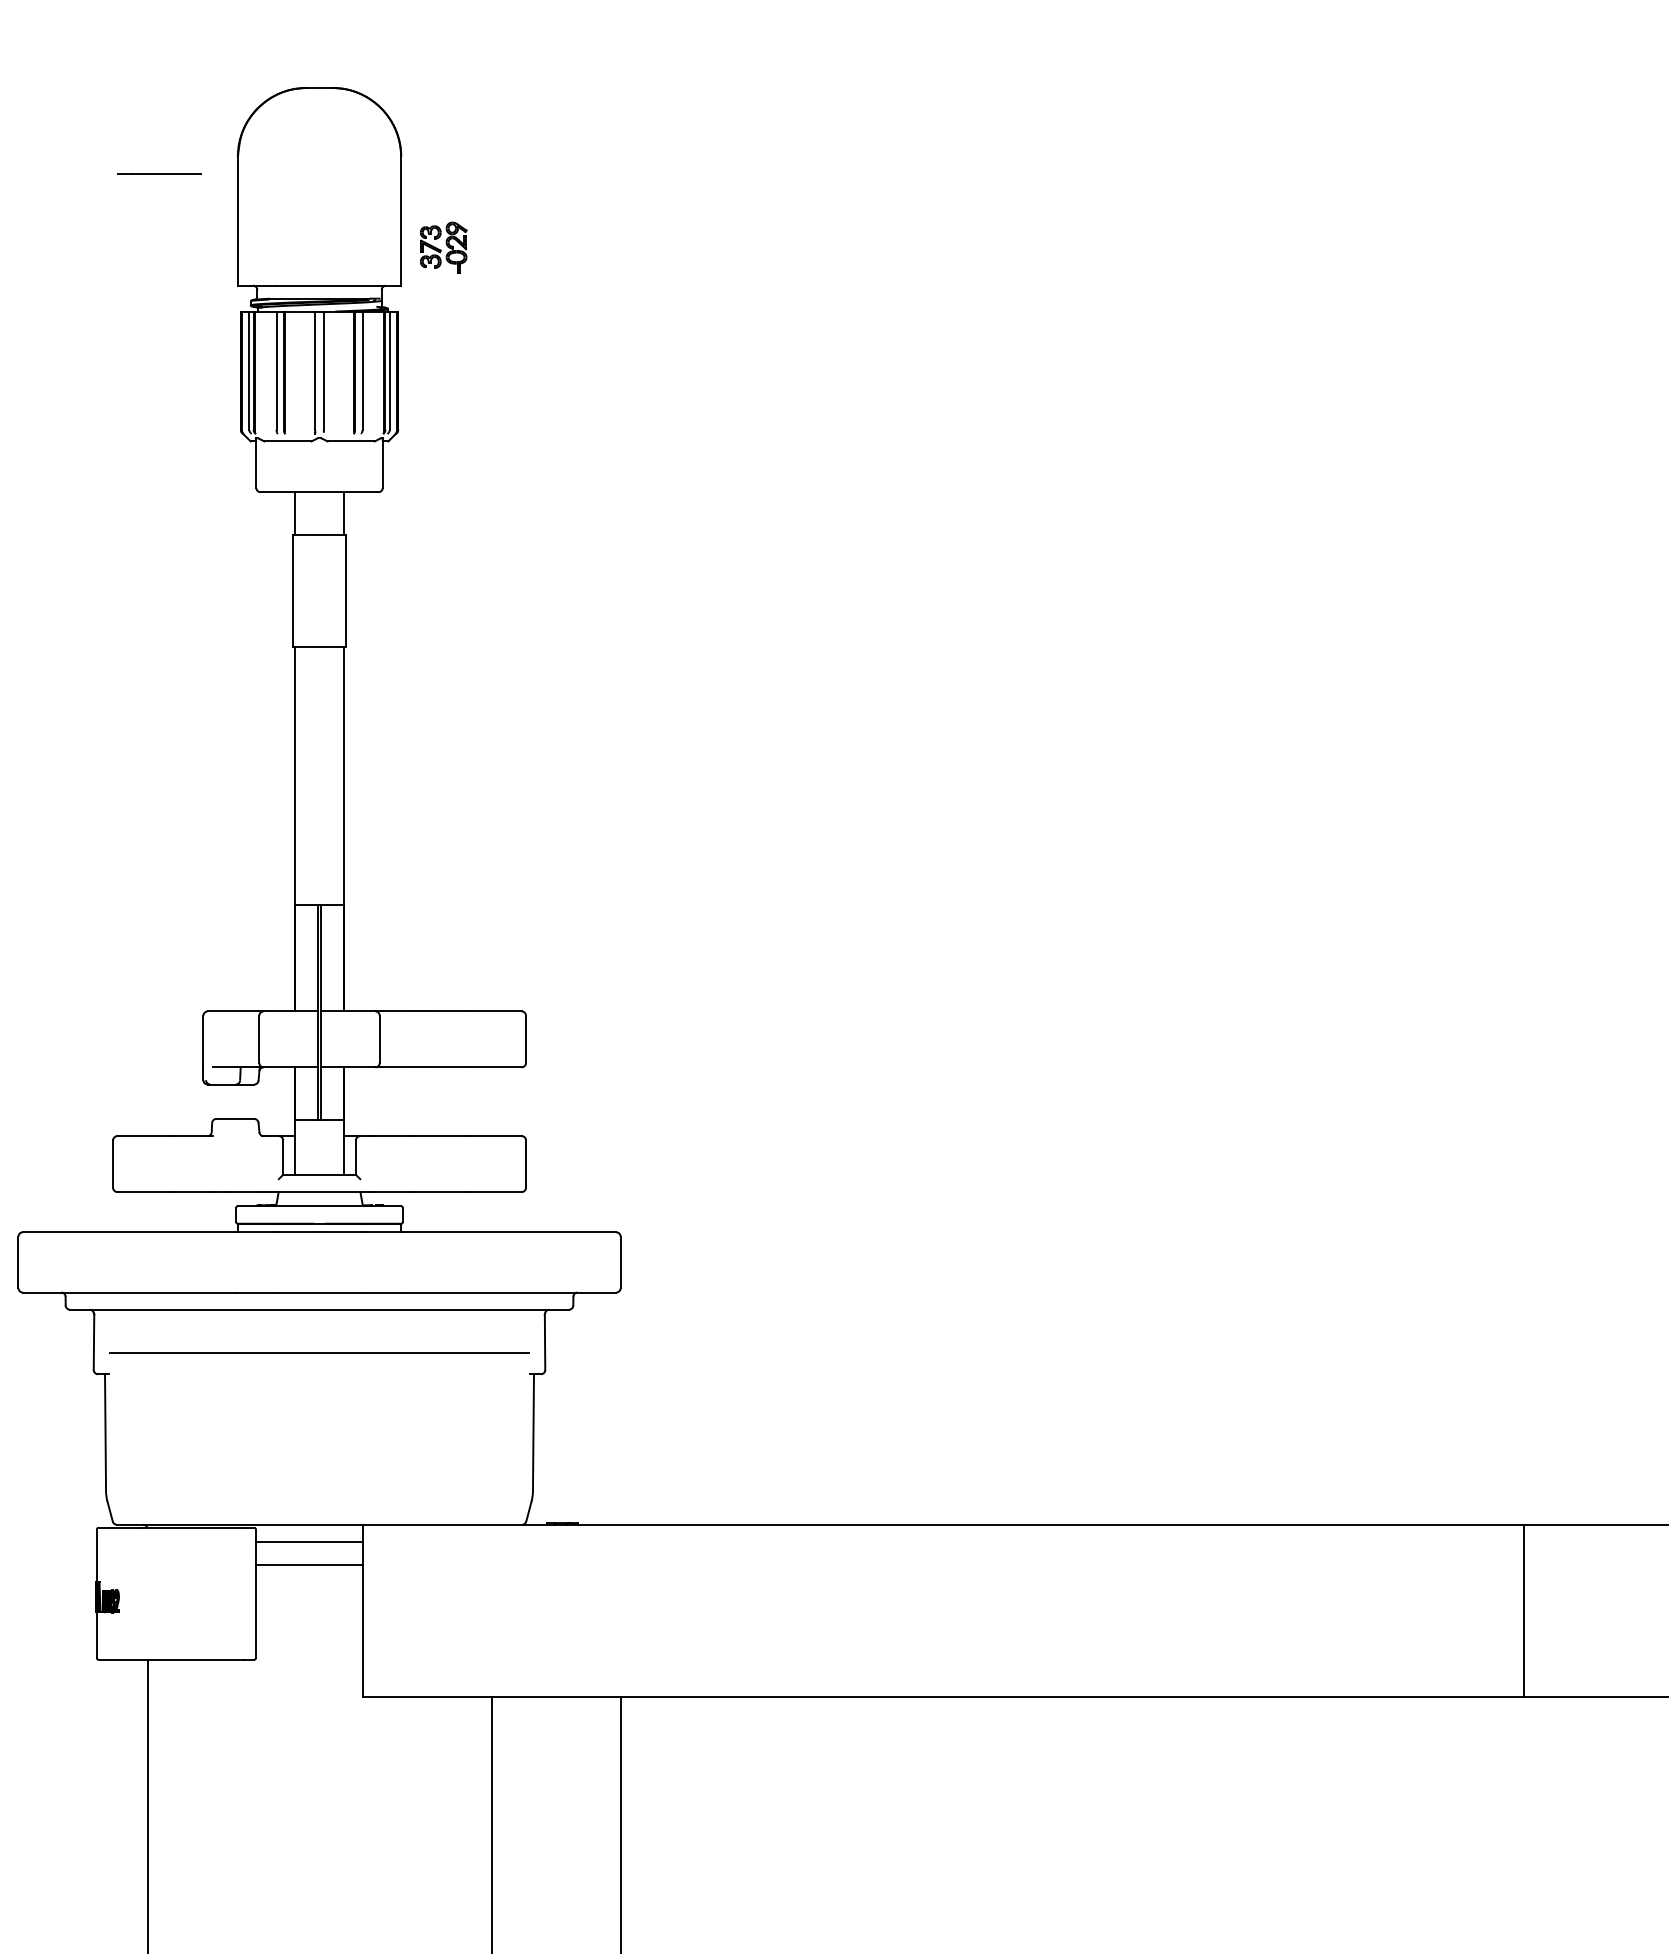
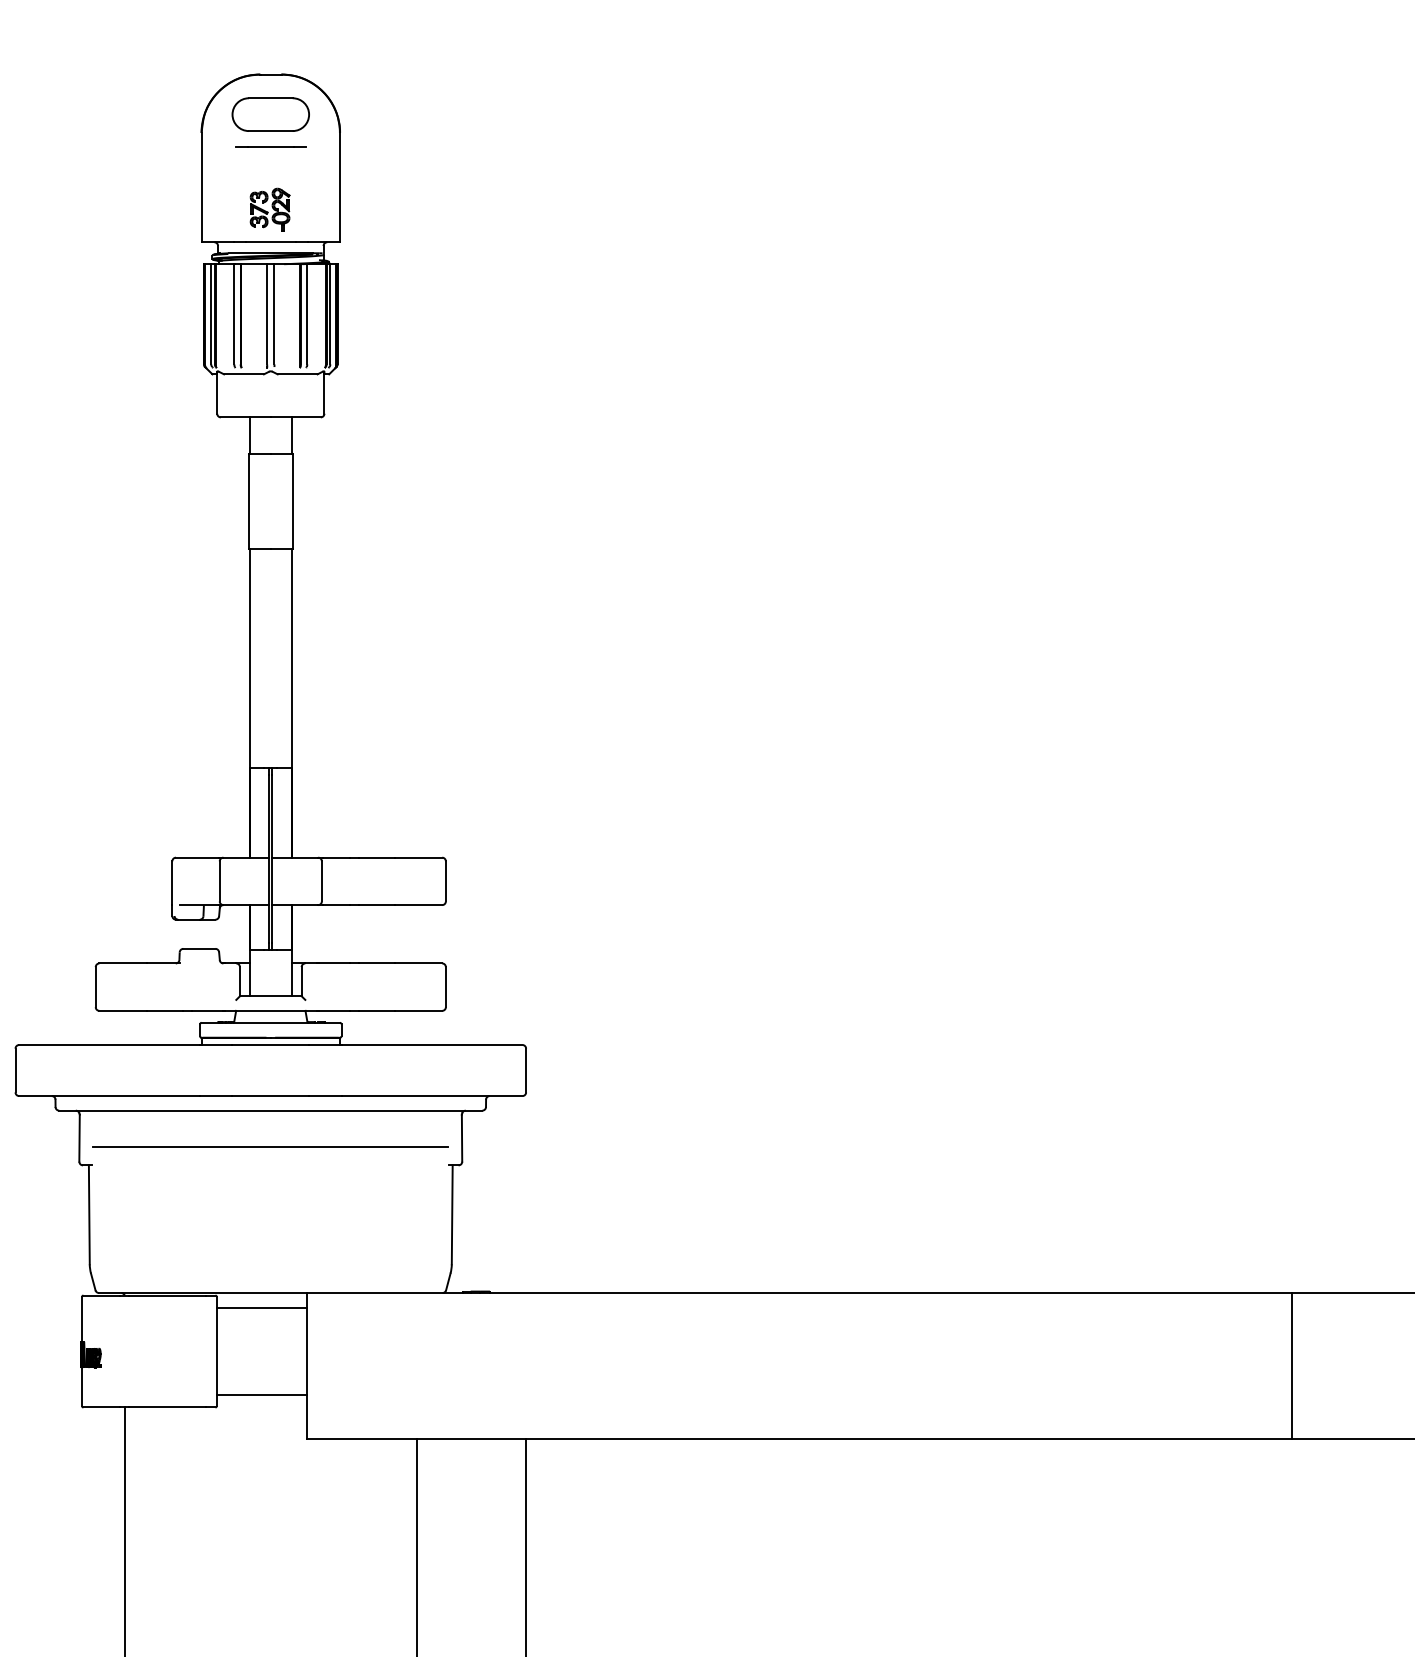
part: (319, 135) -> (270, 114), added
line: (159, 173) -> (270, 147), moved
part: (443, 247) -> (269, 209), moved
line: (308, 1565) -> (261, 1395), moved

